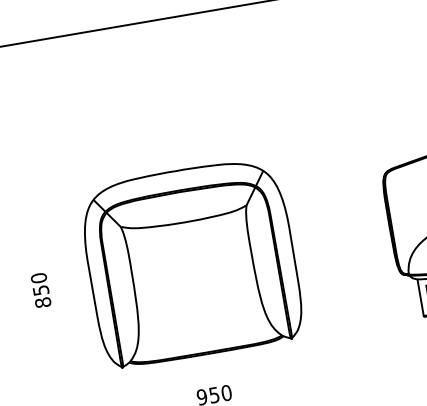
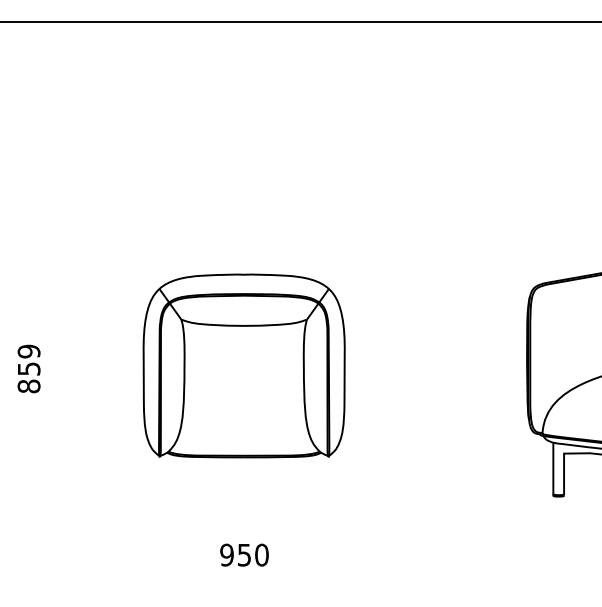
part: (190, 262) -> (243, 365), size x0.7
text: (38, 278) -> (28, 351), 850 -> 859

